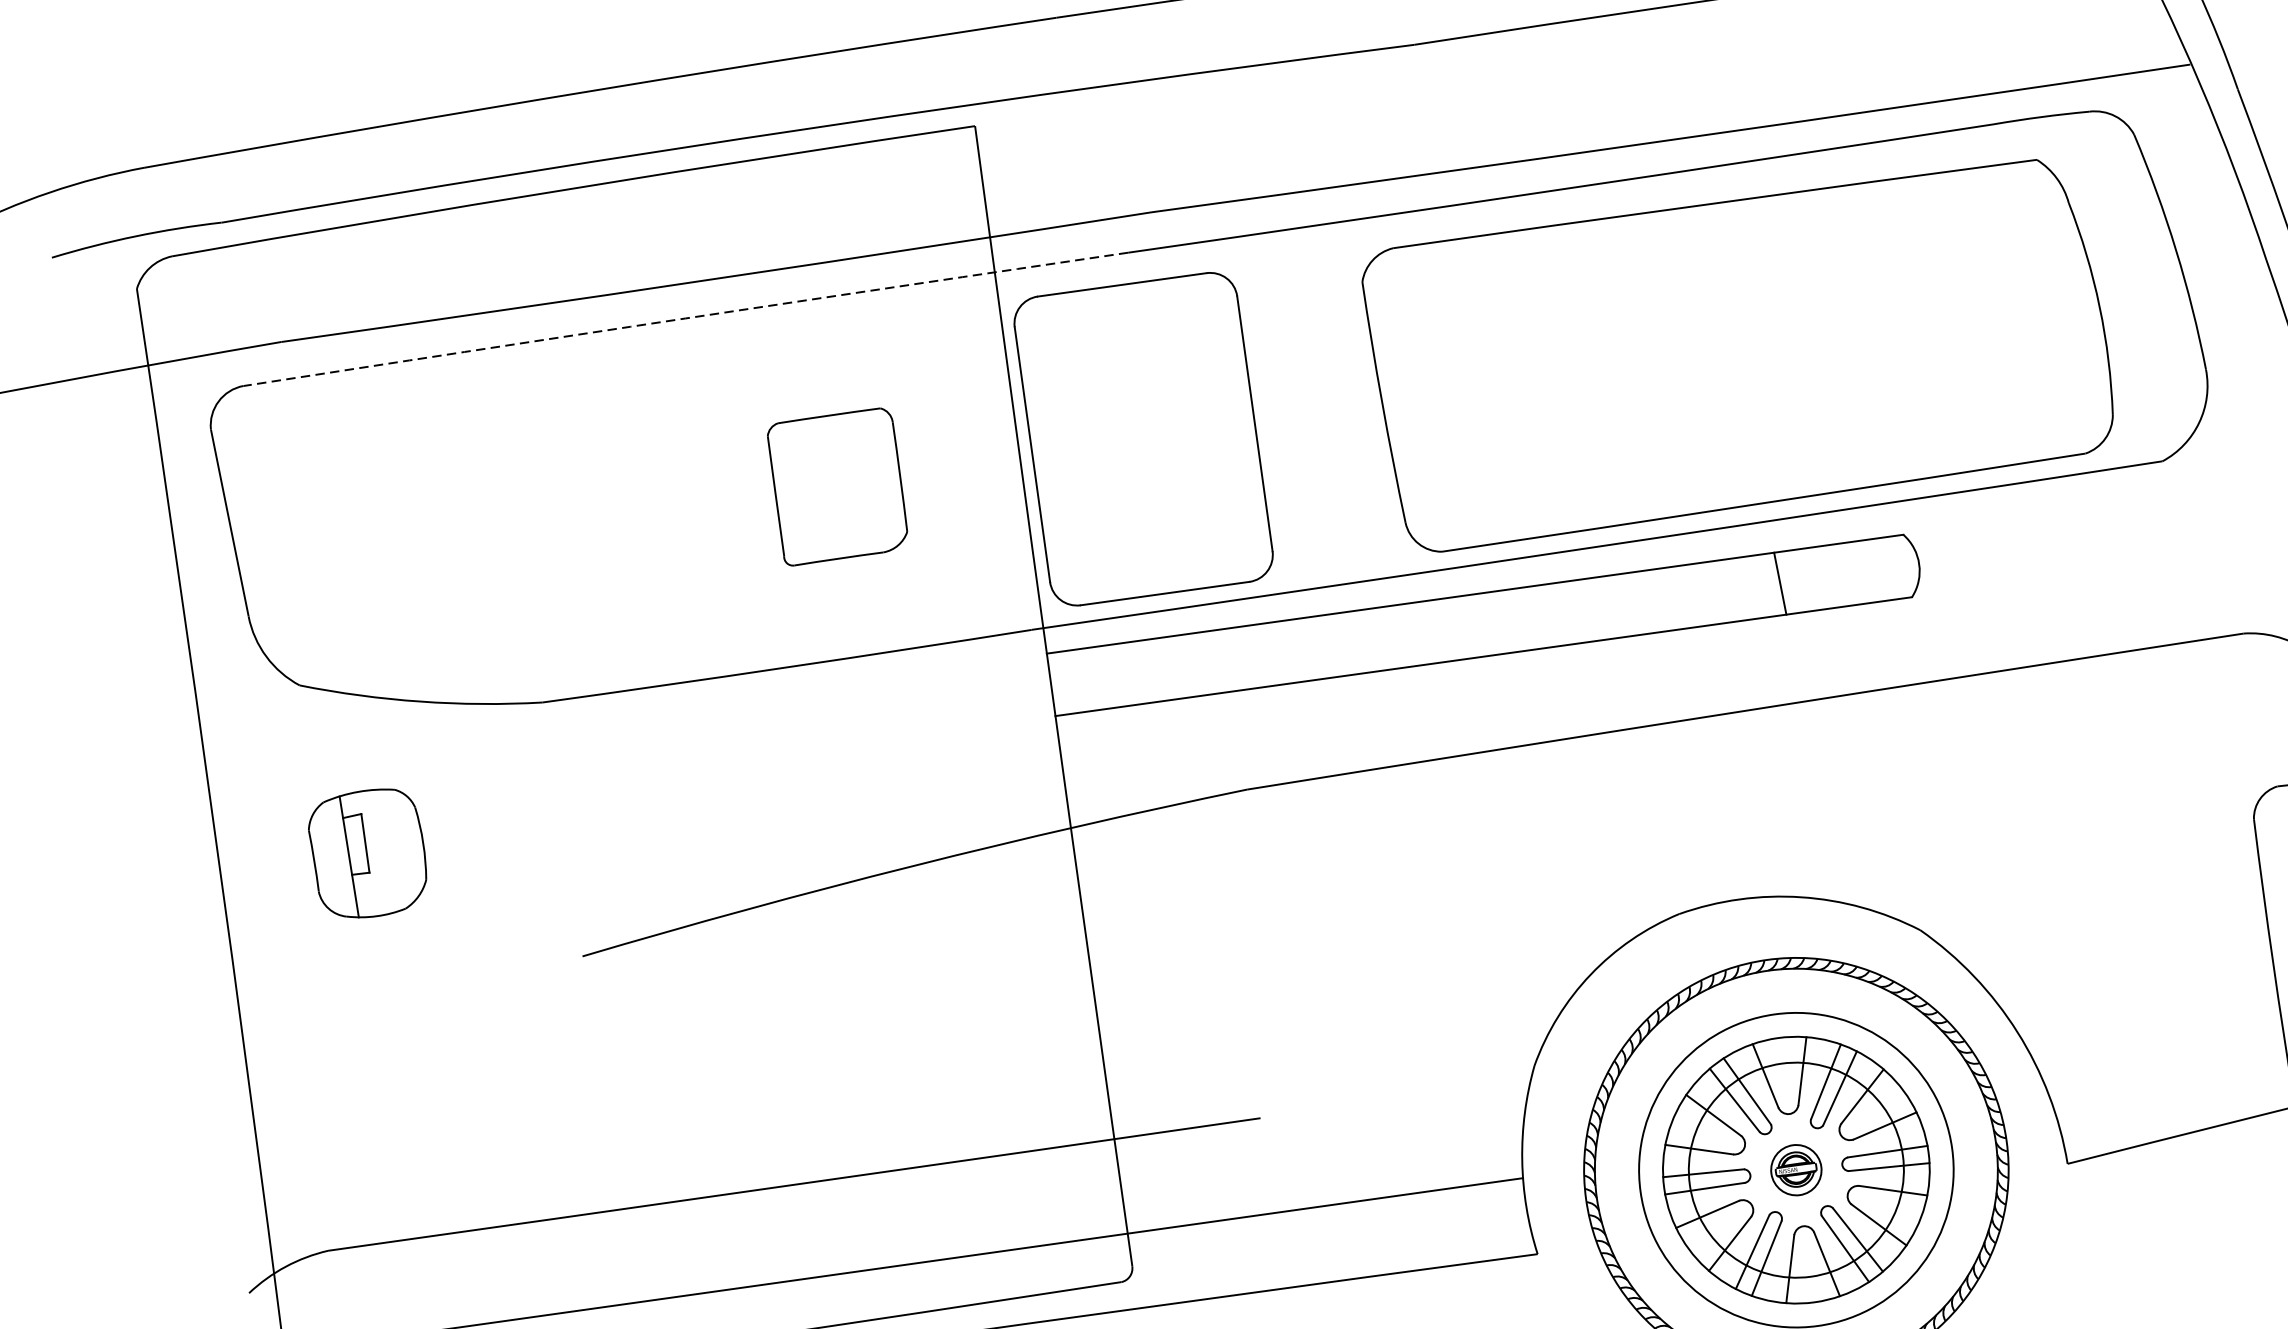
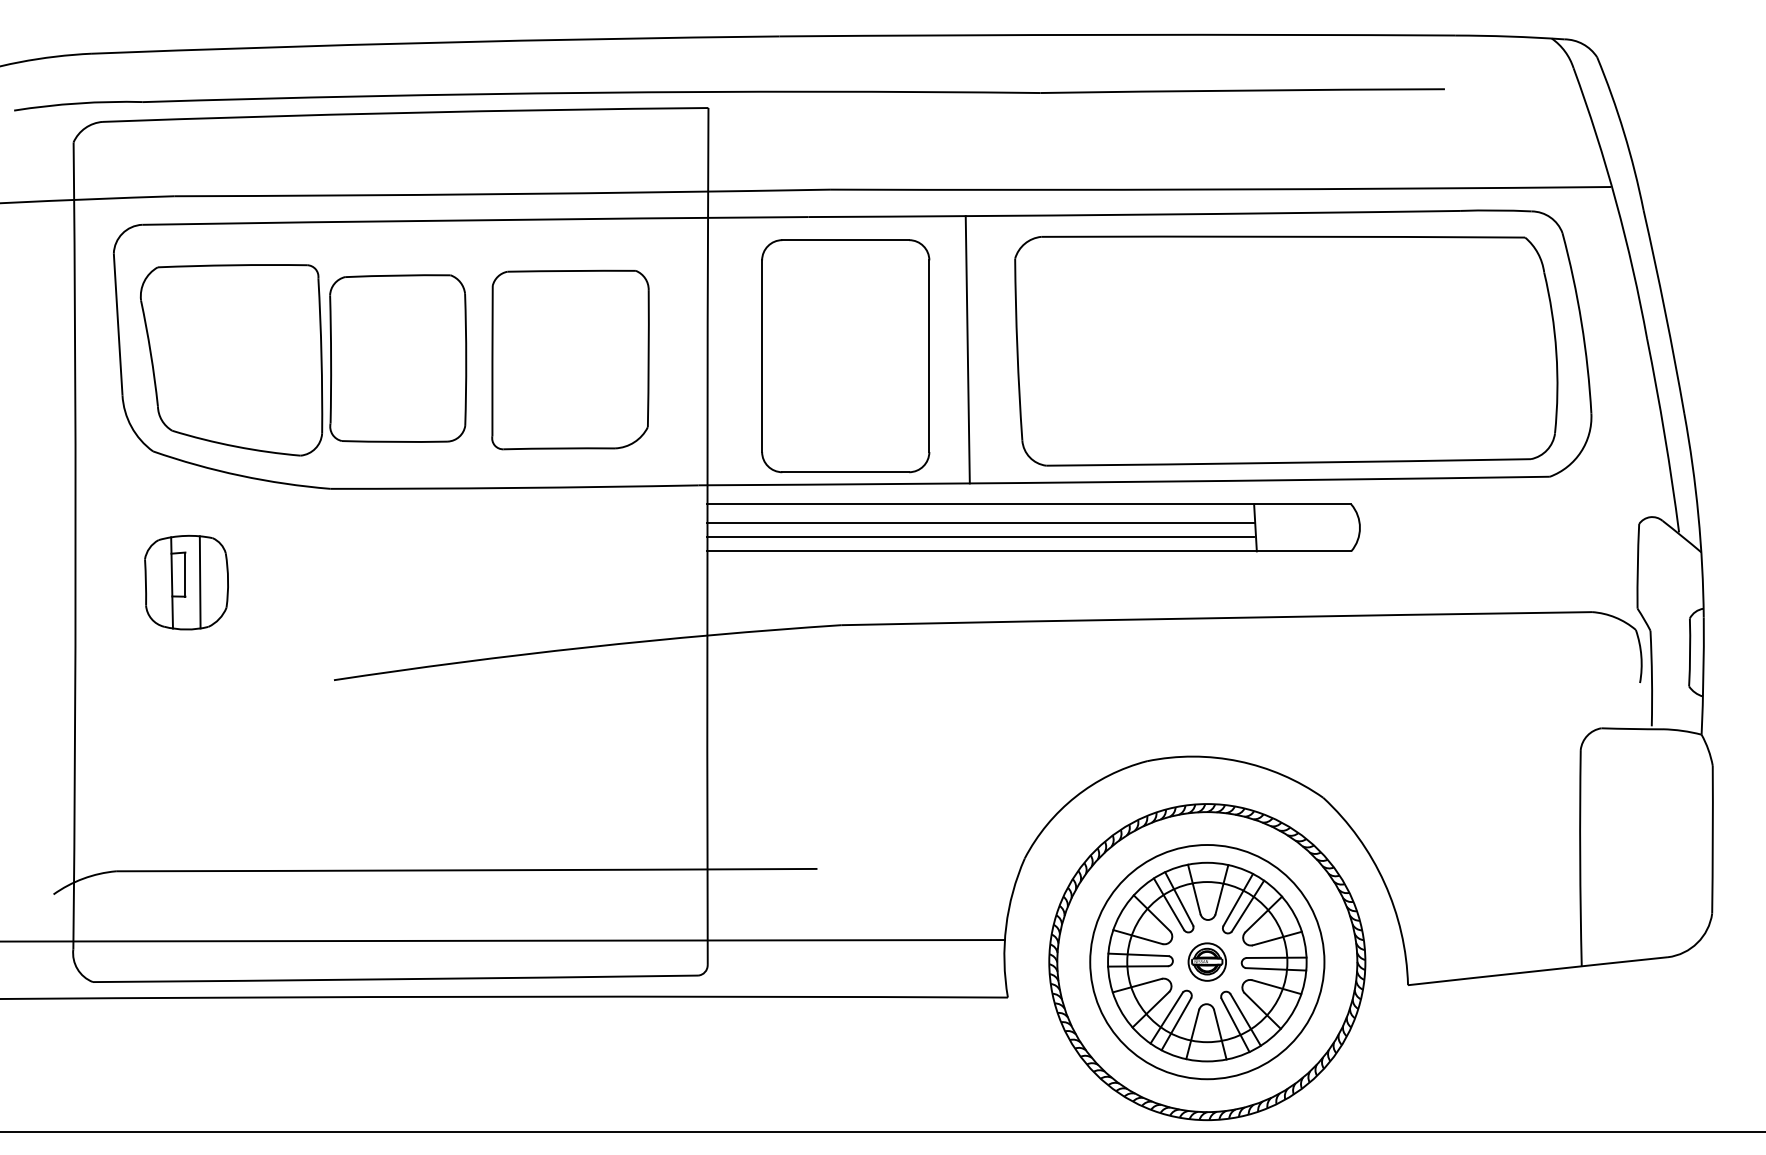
arc: (685, 318) -> (475, 220), dashed -> solid
part: (1740, 354) -> (1286, 350), moved
line: (1364, 399) -> (967, 349), added
part: (1143, 439) -> (845, 356), moved
part: (837, 486) -> (570, 359), size x1.67
part: (482, 536) -> (303, 360), added
line: (1413, 628) -> (980, 523), added
line: (1416, 645) -> (980, 536), added
line: (385, 851) -> (199, 582), added

